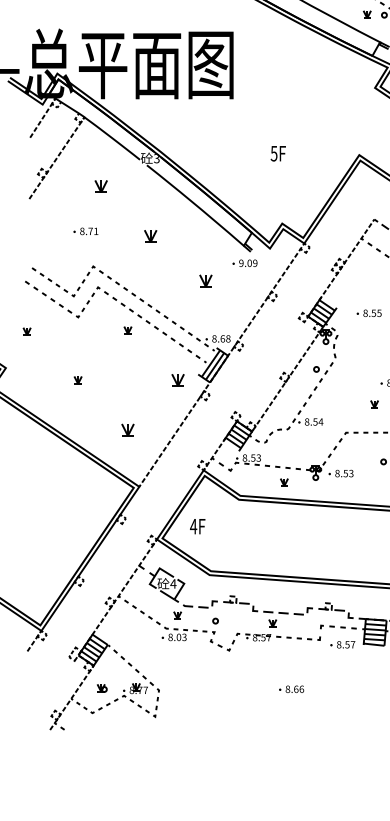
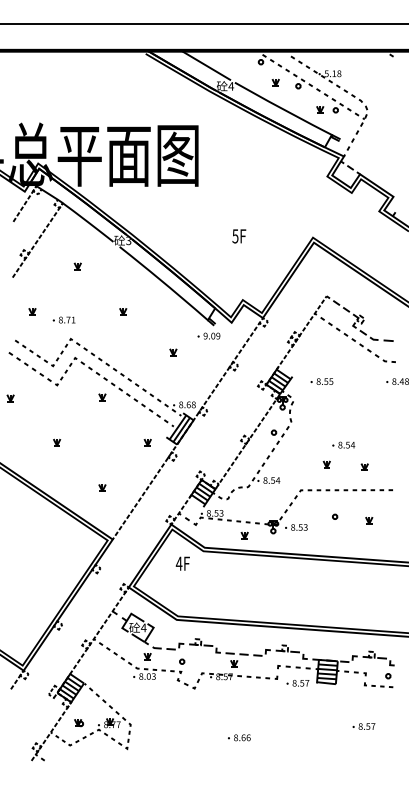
part: (100, 186) -> (77, 266), size x0.62
text: (85, 230) -> (63, 319), moved
part: (51, 236) -> (32, 311), added
part: (151, 236) -> (123, 311), size x0.62
part: (206, 281) -> (173, 352), size x0.62
part: (177, 380) -> (147, 442), size x0.62
part: (128, 429) -> (102, 487), size x0.62
text: (197, 526) -> (182, 563), moved
text: (291, 688) -> (239, 737), moved

